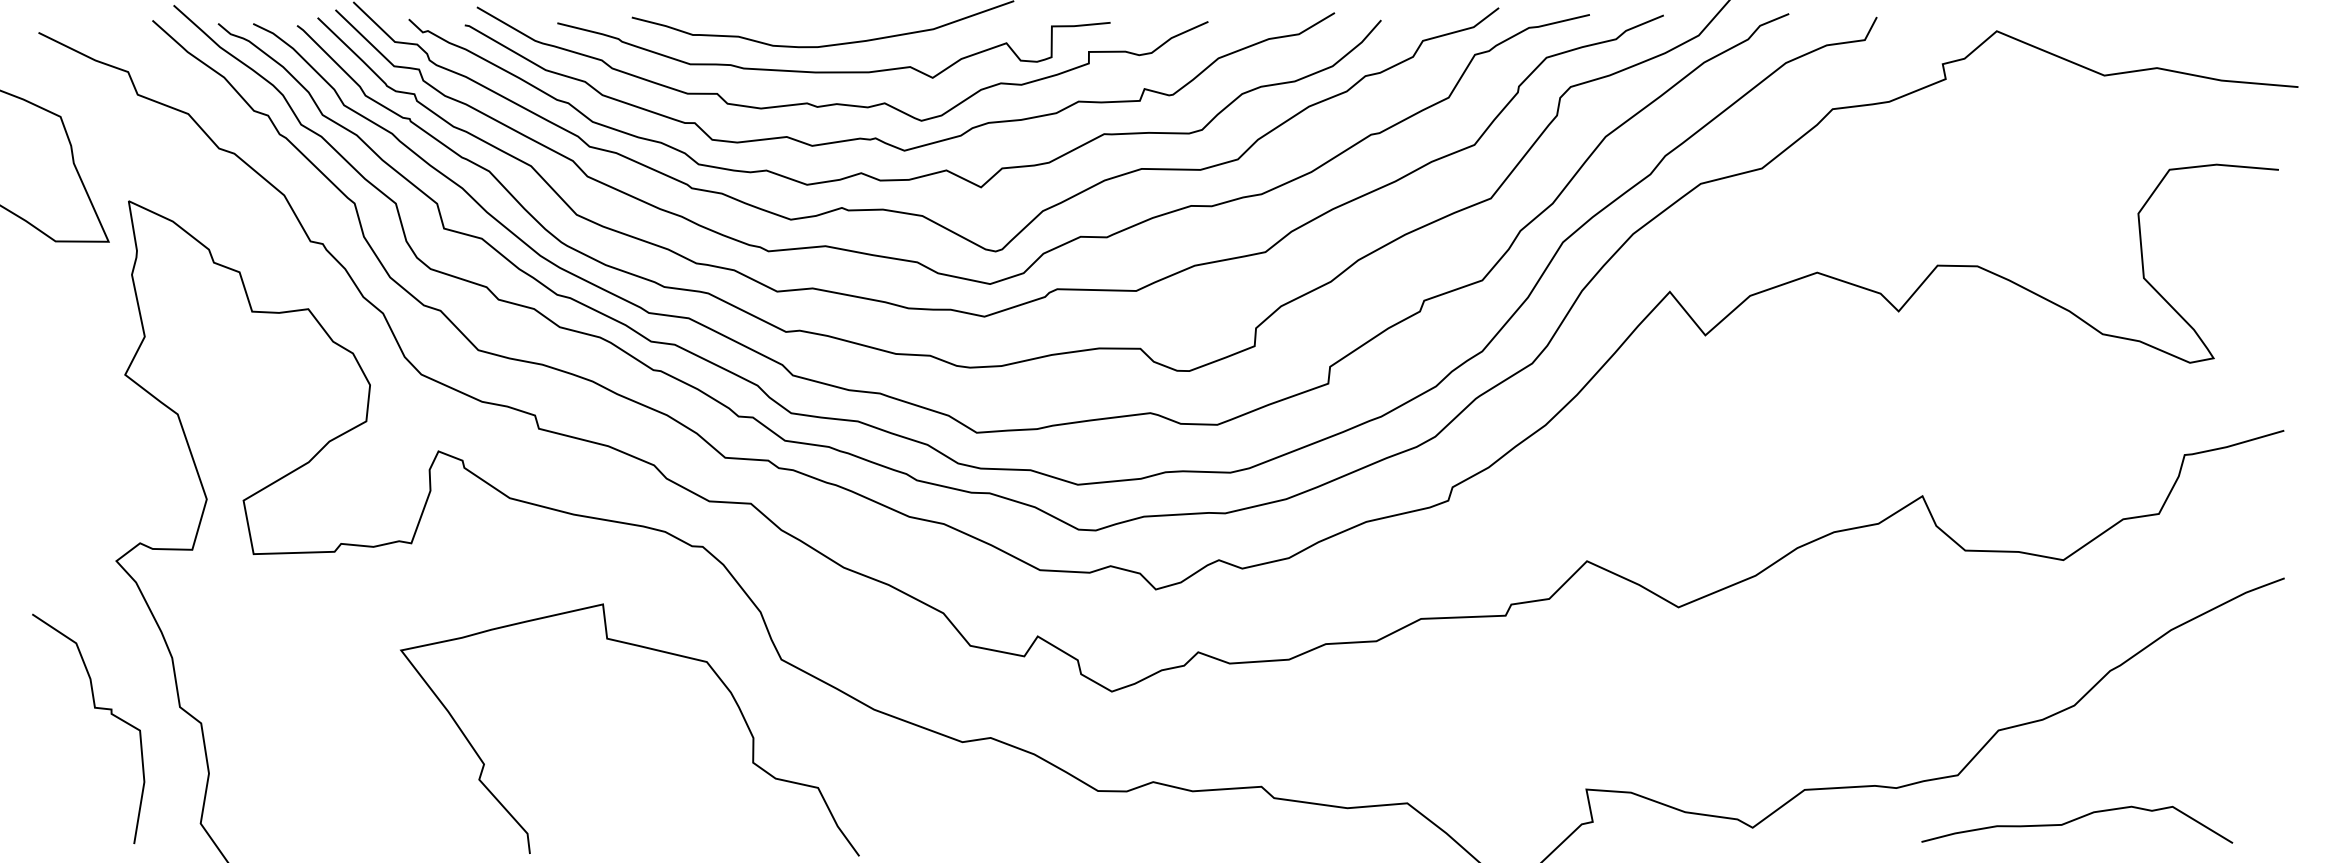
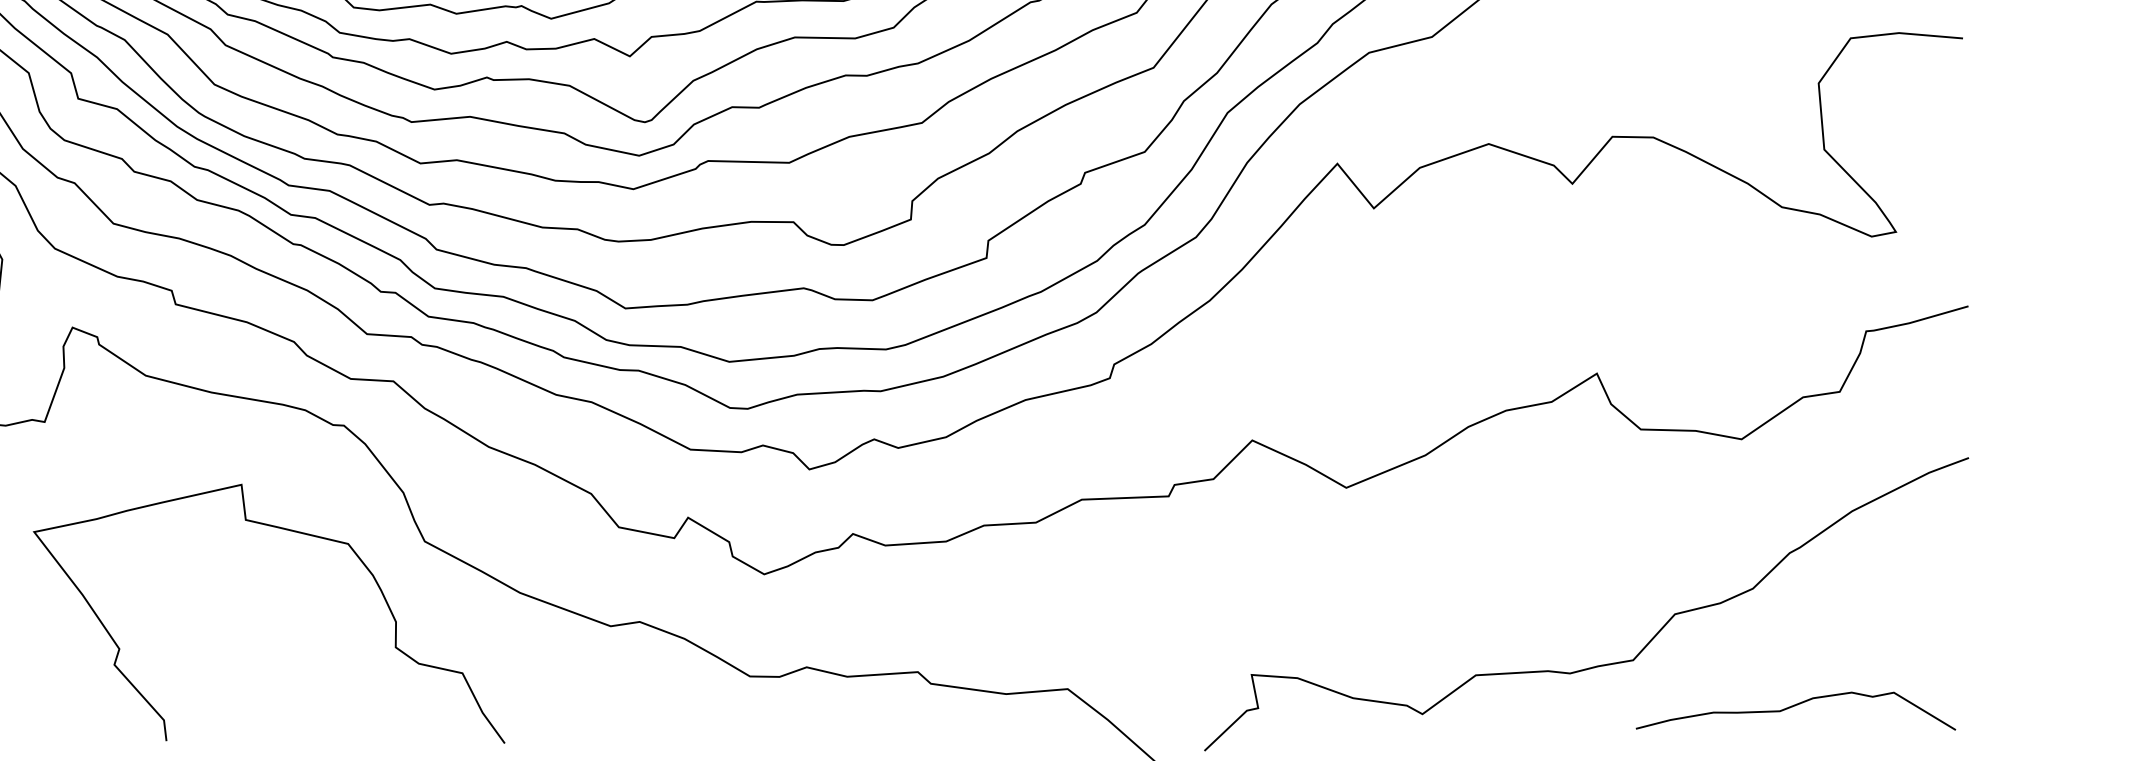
curve: (2076, 820) -> (1795, 706), moved

